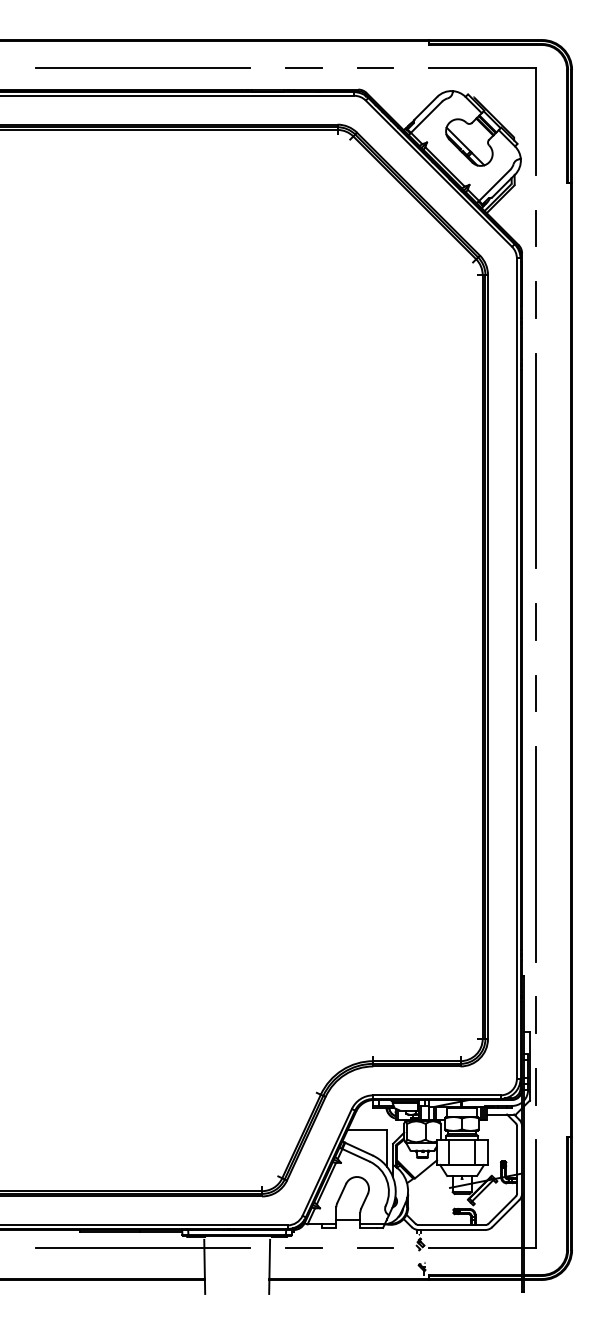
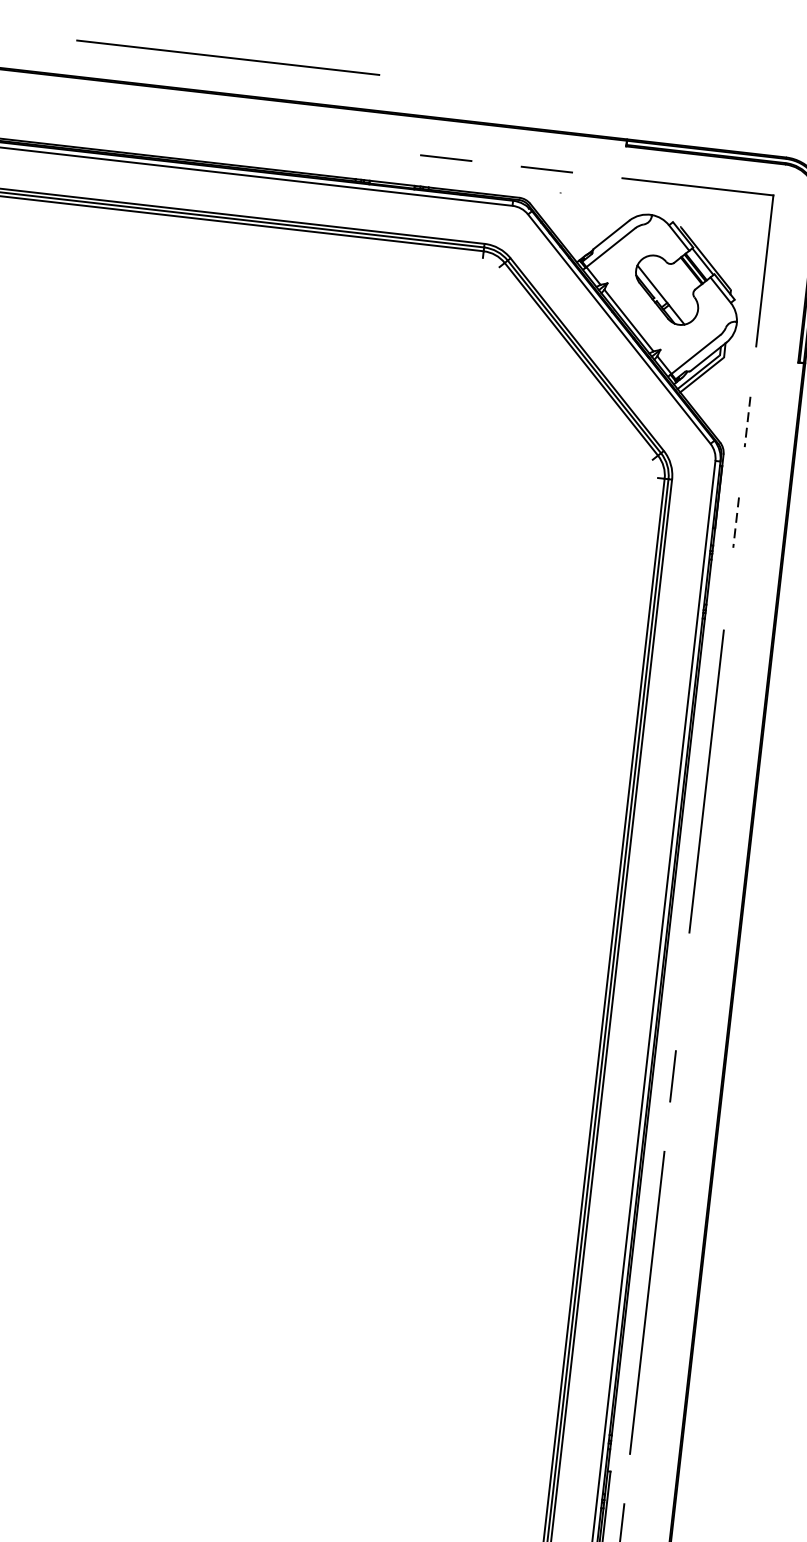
line: (142, 67) -> (227, 57), moved
line: (536, 228) -> (747, 421), solid -> dashed
line: (536, 300) -> (736, 523), solid -> dashed
line: (535, 460) -> (705, 780), moved
line: (536, 621) -> (684, 975), removed

